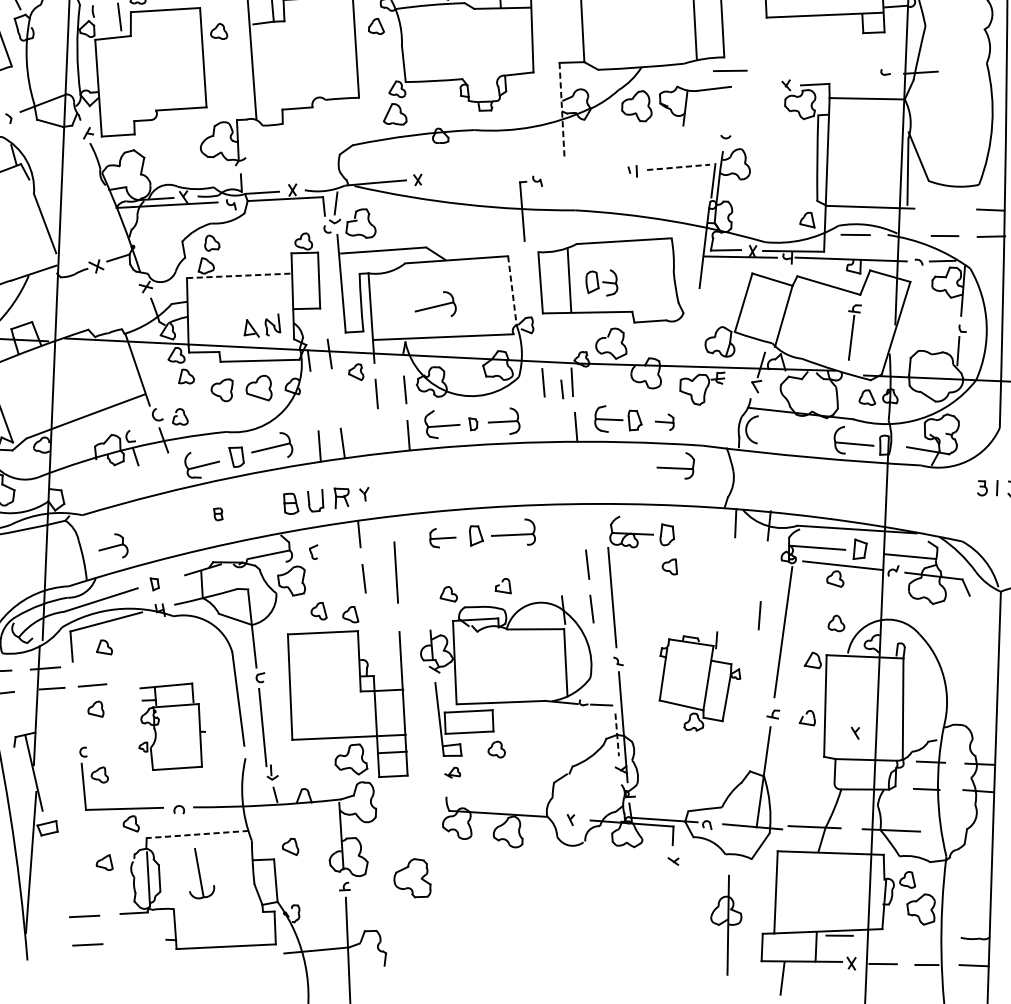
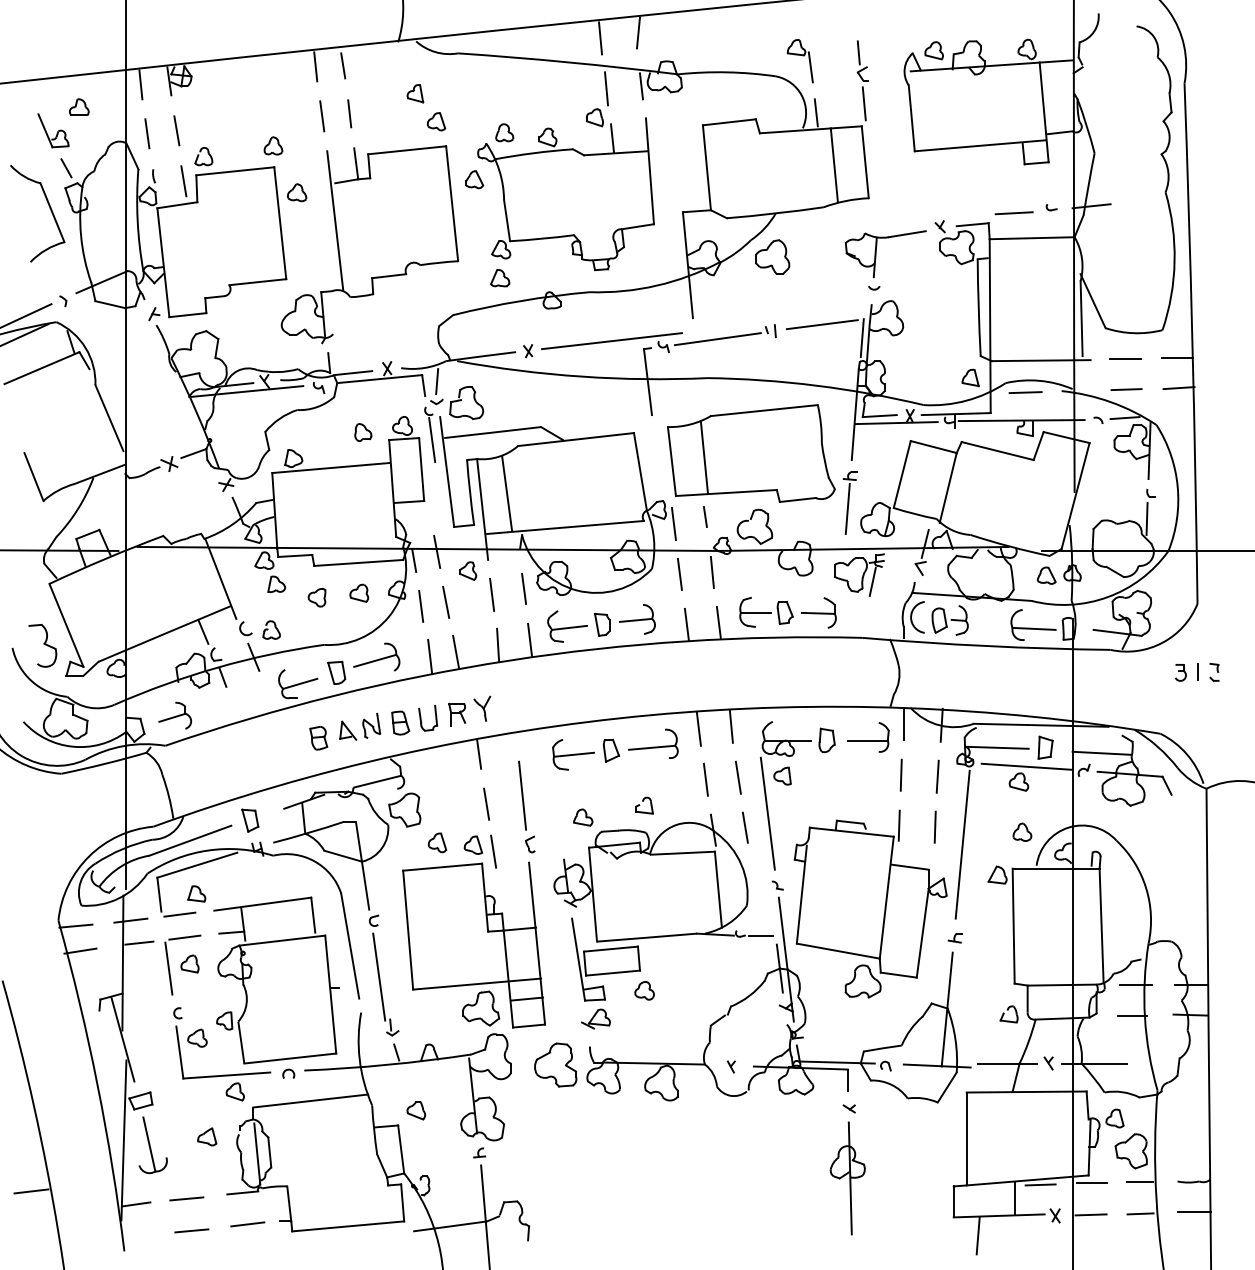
line: (729, 71) -> (1013, 213), moved
part: (686, 105) -> (876, 254), moved
line: (561, 110) -> (687, 265), dashed -> solid
part: (395, 114) -> (500, 278), size x0.71
line: (678, 167) -> (822, 324), dashed -> solid
line: (491, 174) -> (611, 341), added
line: (585, 176) -> (717, 339), added
line: (944, 209) -> (1124, 359), added
part: (212, 243) -> (363, 432), moved
line: (329, 255) -> (432, 440), added
line: (238, 276) -> (330, 468), dashed -> solid
part: (601, 282) -> (949, 620), moved
line: (512, 291) -> (640, 472), dashed -> solid
part: (435, 303) -> (554, 489), removed
line: (394, 304) -> (507, 493), added
part: (263, 325) -> (360, 726), moved
part: (853, 332) -> (849, 502), moved
line: (539, 337) -> (673, 523), added
part: (259, 386) -> (359, 592), size x0.62
part: (221, 389) -> (316, 597), size x0.71
line: (562, 389) -> (705, 516), moved
line: (713, 396) -> (872, 581), added
line: (336, 399) -> (446, 602), added
line: (313, 401) -> (421, 606), added
line: (120, 415) -> (203, 631), added
part: (664, 421) -> (818, 612), size x1.67
part: (473, 424) -> (602, 624), size x1.67
line: (547, 427) -> (686, 624), added
line: (380, 438) -> (498, 644), added
part: (675, 465) -> (868, 737), moved
part: (364, 494) -> (482, 708), size x1.67
part: (218, 514) -> (318, 738), size x1.67
line: (554, 519) -> (698, 728), added
line: (582, 519) -> (730, 726), added
part: (442, 538) -> (573, 754), size x1.43
part: (114, 545) -> (175, 715), moved
part: (313, 552) -> (530, 844), moved
line: (558, 565) -> (705, 779), added
part: (669, 566) -> (782, 775), moved
line: (731, 567) -> (900, 774), added
line: (763, 570) -> (937, 776), added
part: (154, 584) -> (250, 820), size x1.67
line: (368, 620) -> (493, 851), added
line: (88, 664) -> (179, 914), added
part: (699, 680) -> (870, 903), size x1.67
line: (76, 712) -> (168, 968), added
part: (807, 717) -> (1008, 1014), moved
part: (171, 726) -> (276, 980), size x1.67
part: (855, 733) -> (1048, 1063), moved
line: (616, 735) -> (779, 969), dashed -> solid
part: (452, 772) -> (595, 1018), size x1.67
line: (197, 834) -> (310, 1101), dashed -> solid
part: (202, 874) -> (152, 1145), moved
part: (412, 877) -> (555, 1064), moved
line: (39, 919) -> (136, 1204), added
part: (725, 925) -> (847, 1178), moved
line: (884, 936) -> (1091, 1183), added
line: (927, 937) -> (1139, 1182), added
line: (137, 941) -> (247, 1224), added

